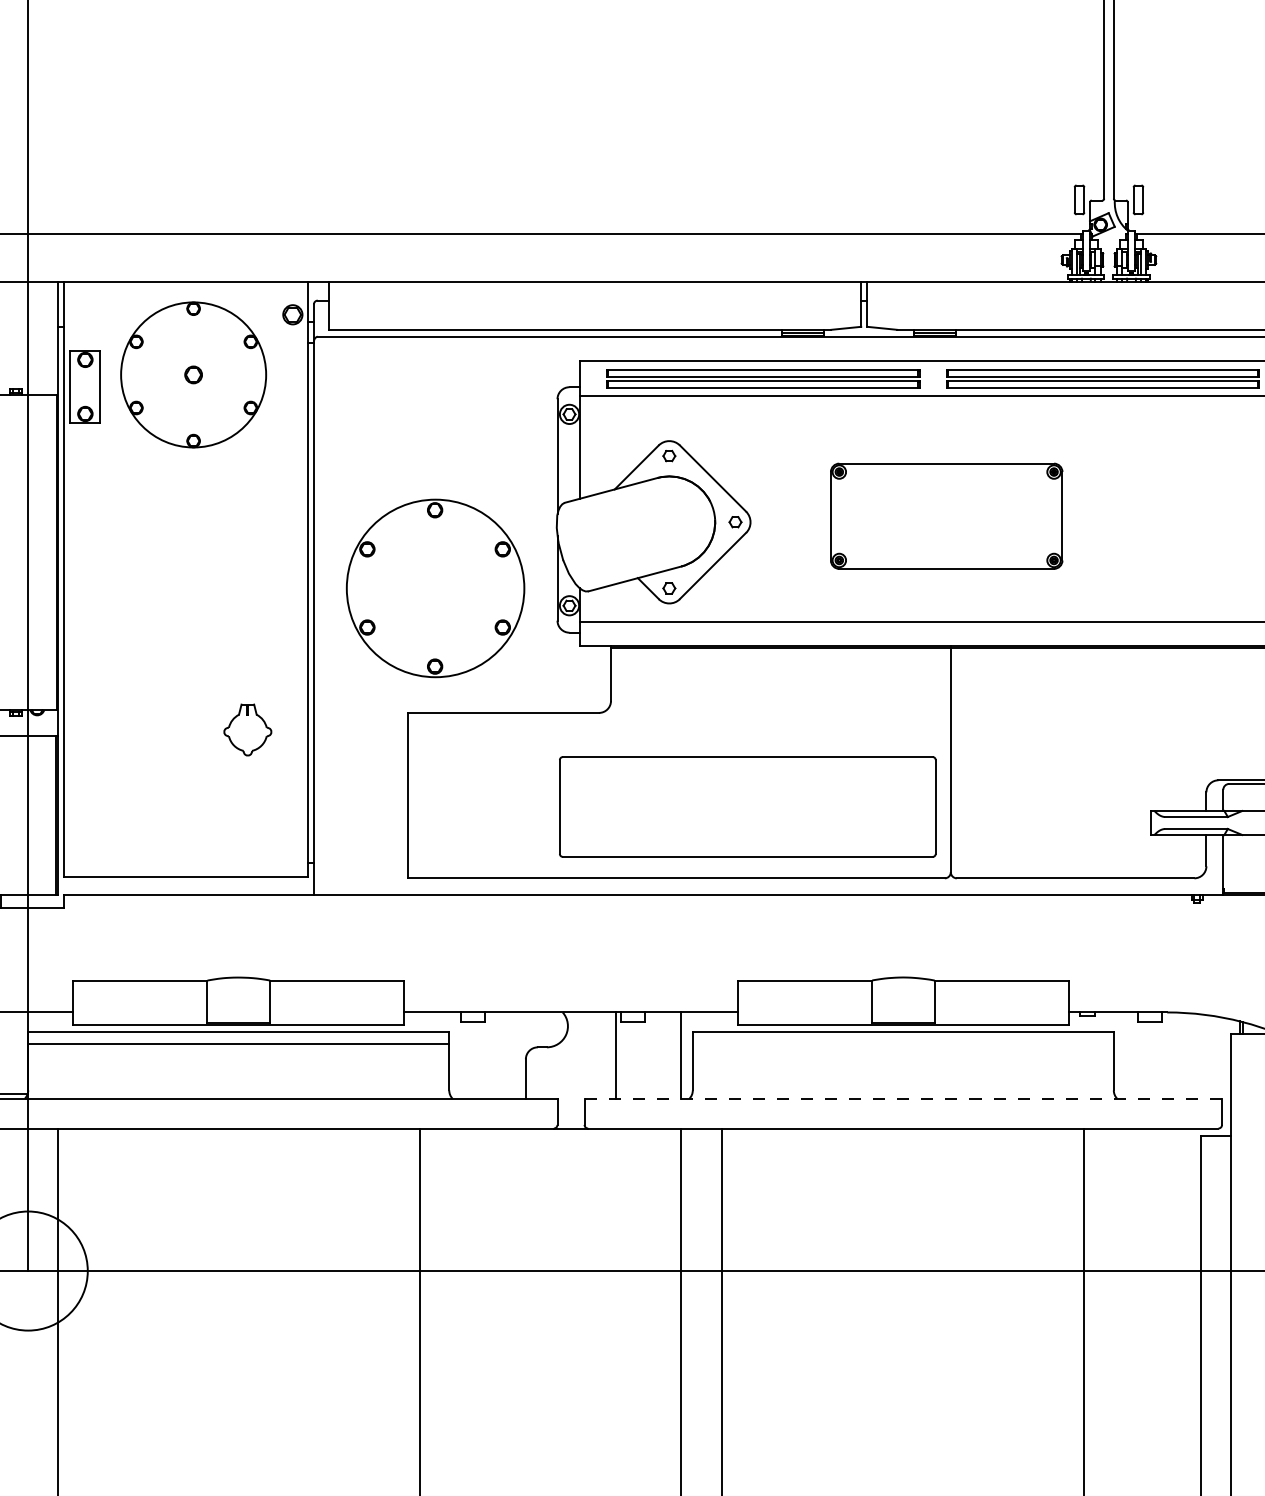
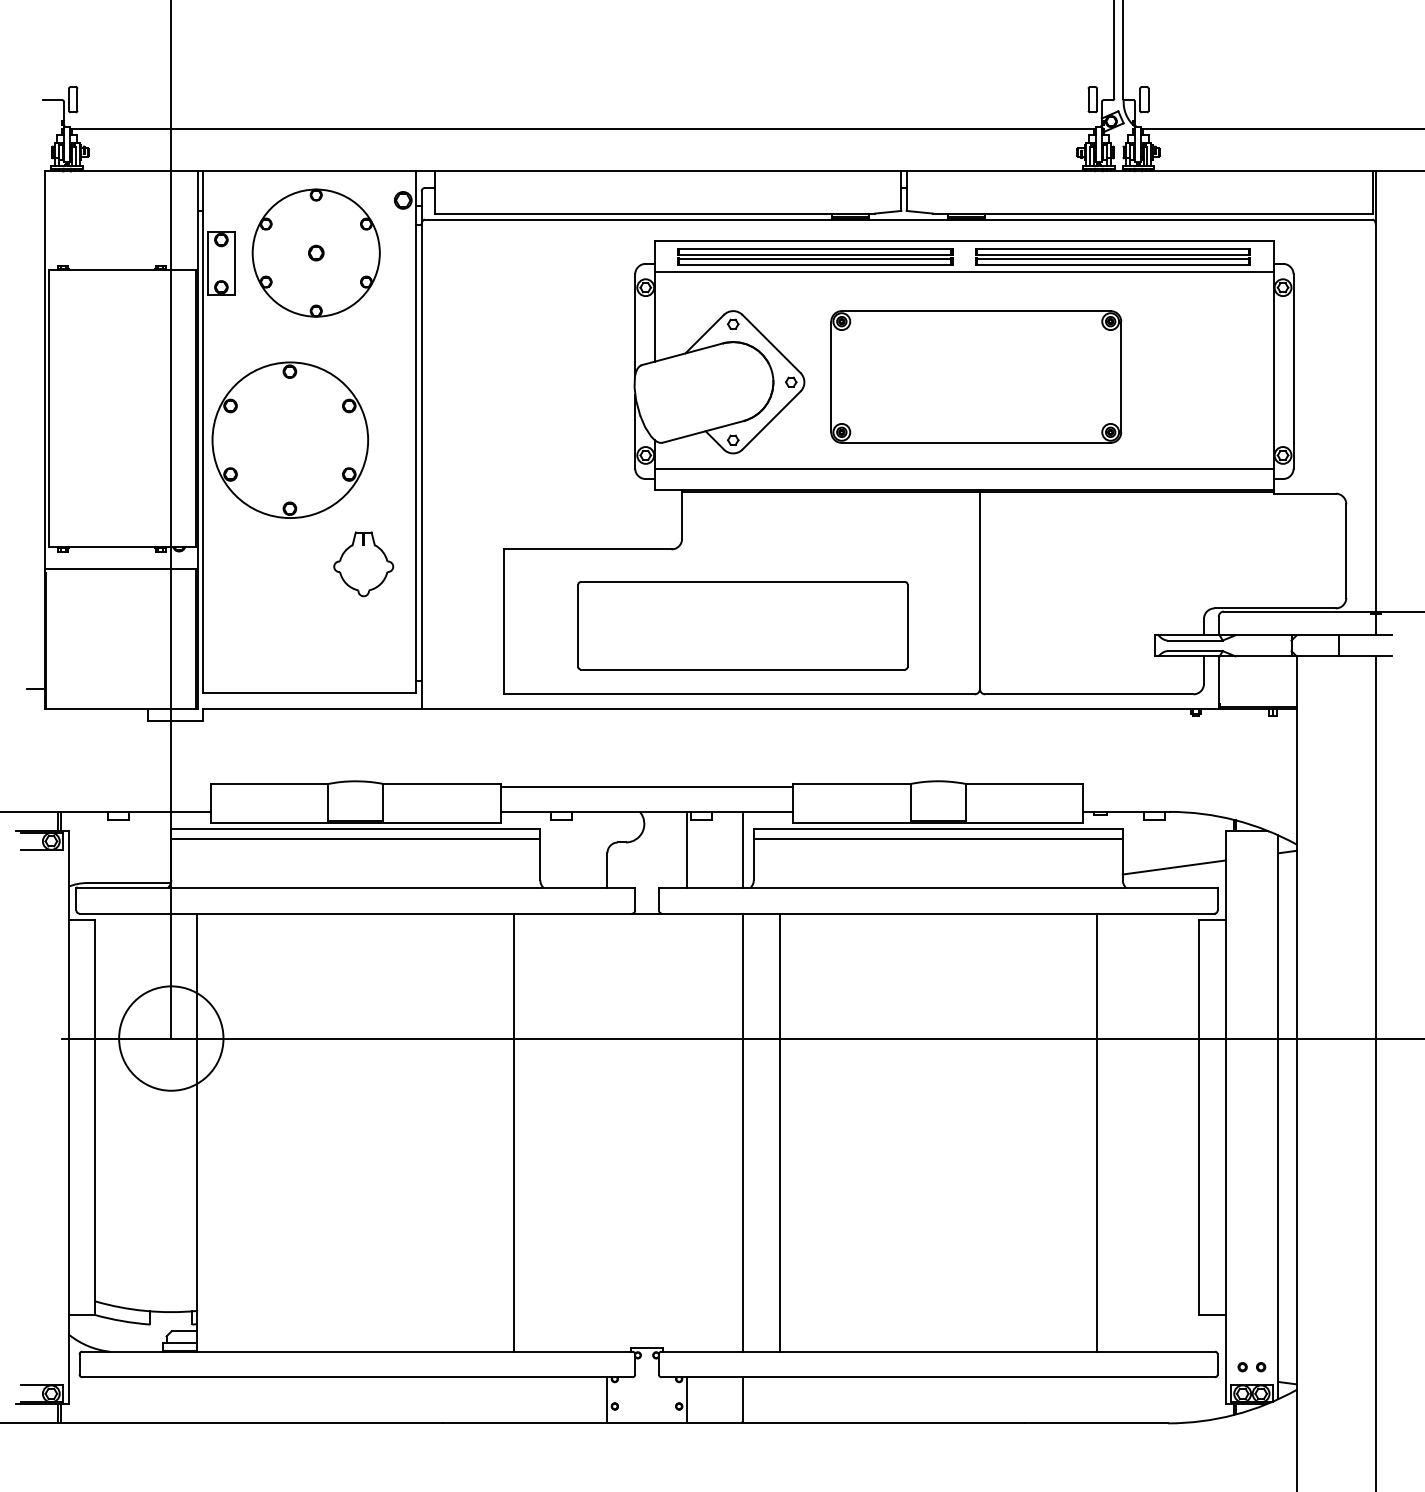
part: (946, 515) -> (976, 376), size x1.43
part: (434, 587) -> (289, 439), moved
part: (247, 730) -> (363, 564), size x1.43
part: (747, 806) -> (742, 625), moved
line: (570, 984) -> (646, 787), added
line: (902, 1043) -> (937, 839), added
line: (1171, 1075) -> (1173, 867), added
line: (903, 1099) -> (938, 888), dashed -> solid

